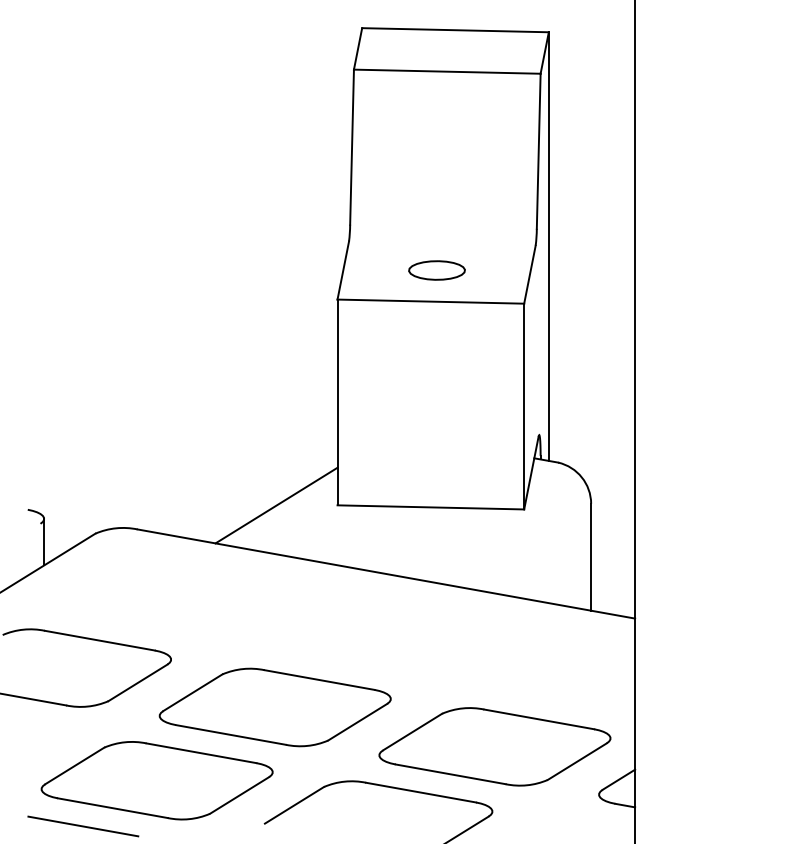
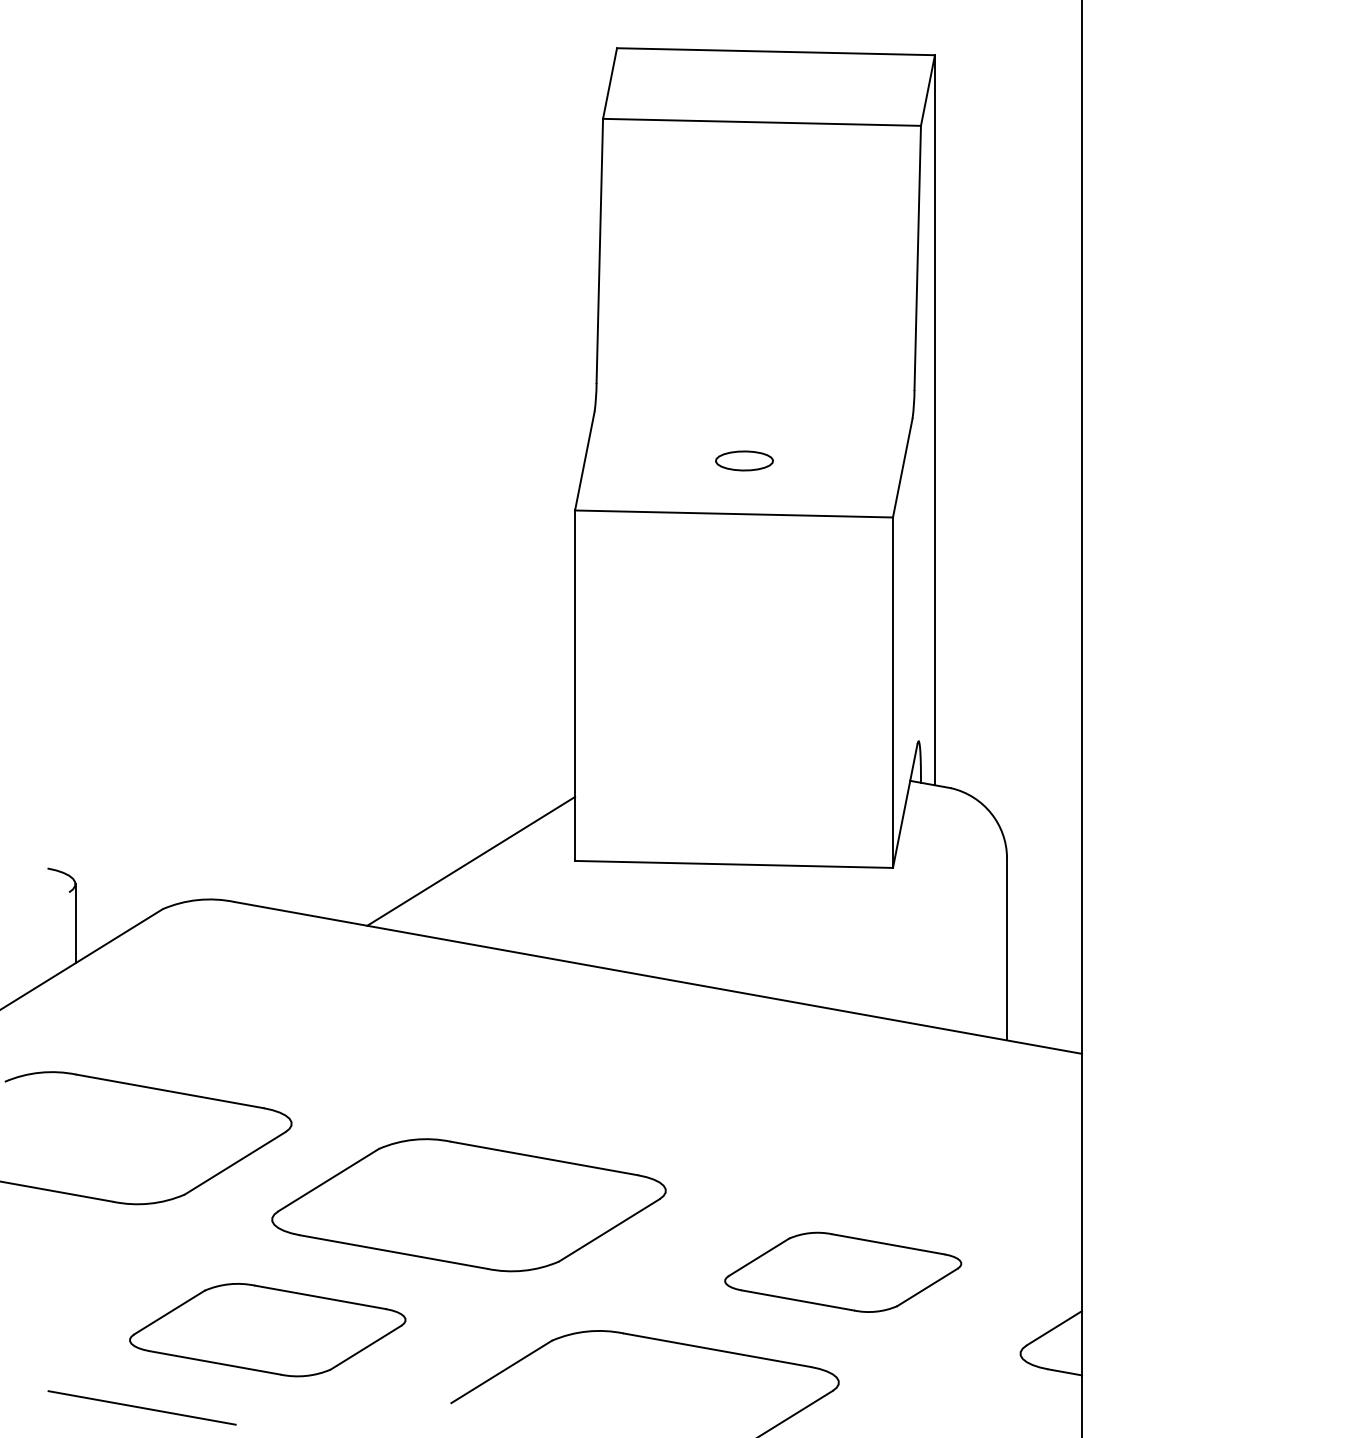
part: (436, 270) -> (743, 460), size x0.6
part: (494, 746) -> (842, 1271), size x0.6
part: (156, 780) -> (266, 1329), size x0.7

